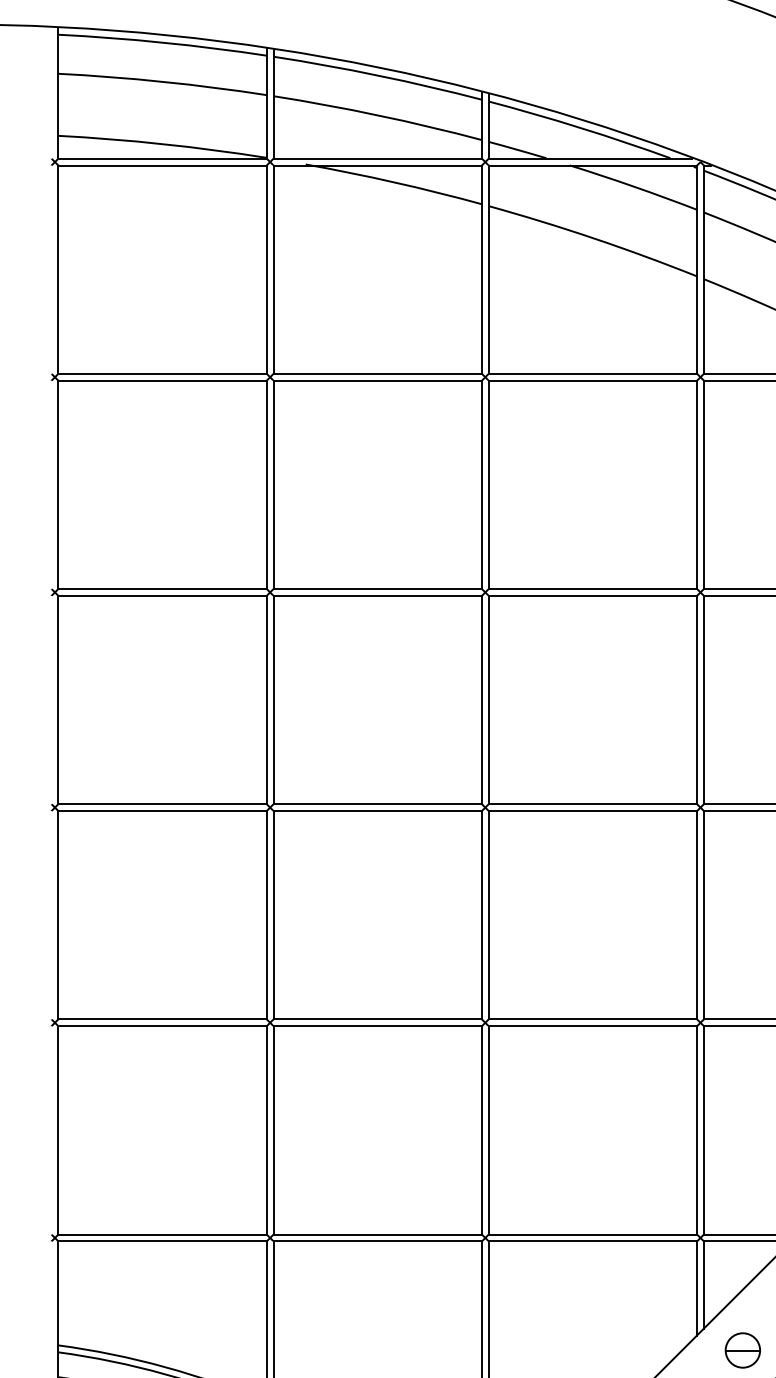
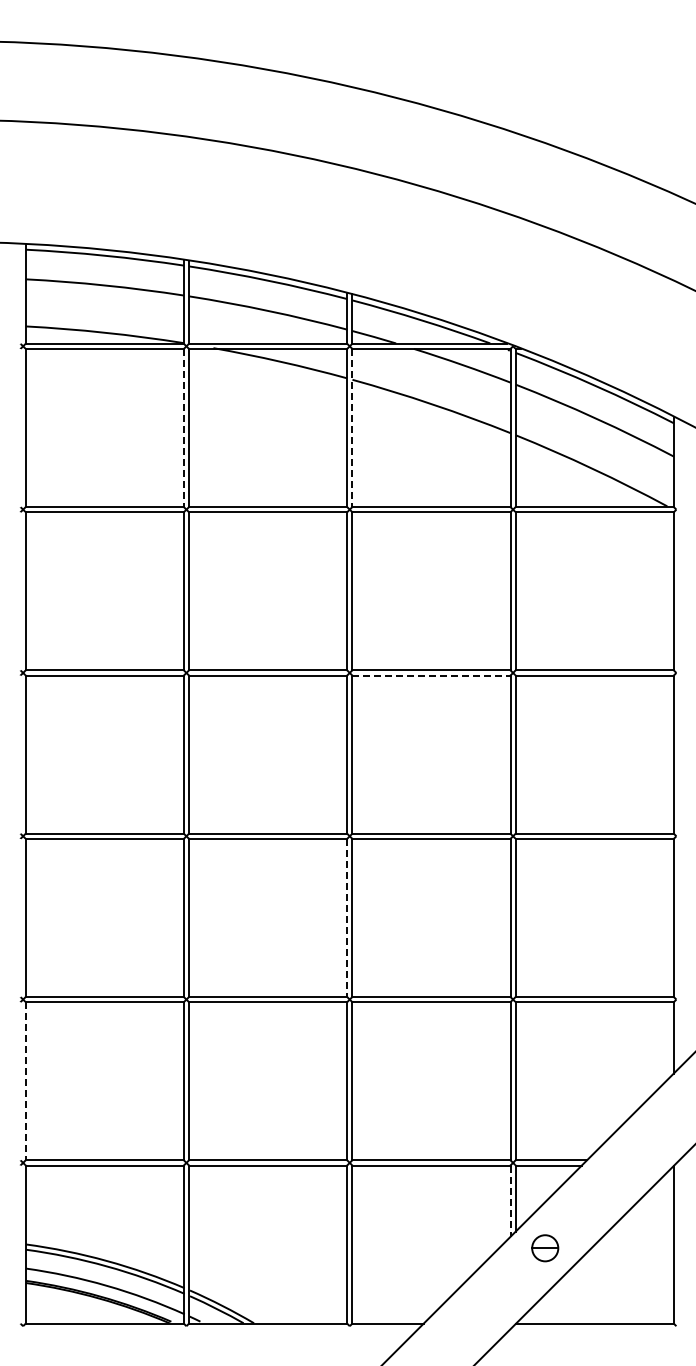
line: (266, 270) -> (183, 428), solid -> dashed
line: (488, 270) -> (352, 428), solid -> dashed
line: (593, 595) -> (431, 675), solid -> dashed
line: (482, 915) -> (347, 918), solid -> dashed
line: (58, 1130) -> (25, 1081), solid -> dashed
line: (697, 1288) -> (510, 1201), solid -> dashed

